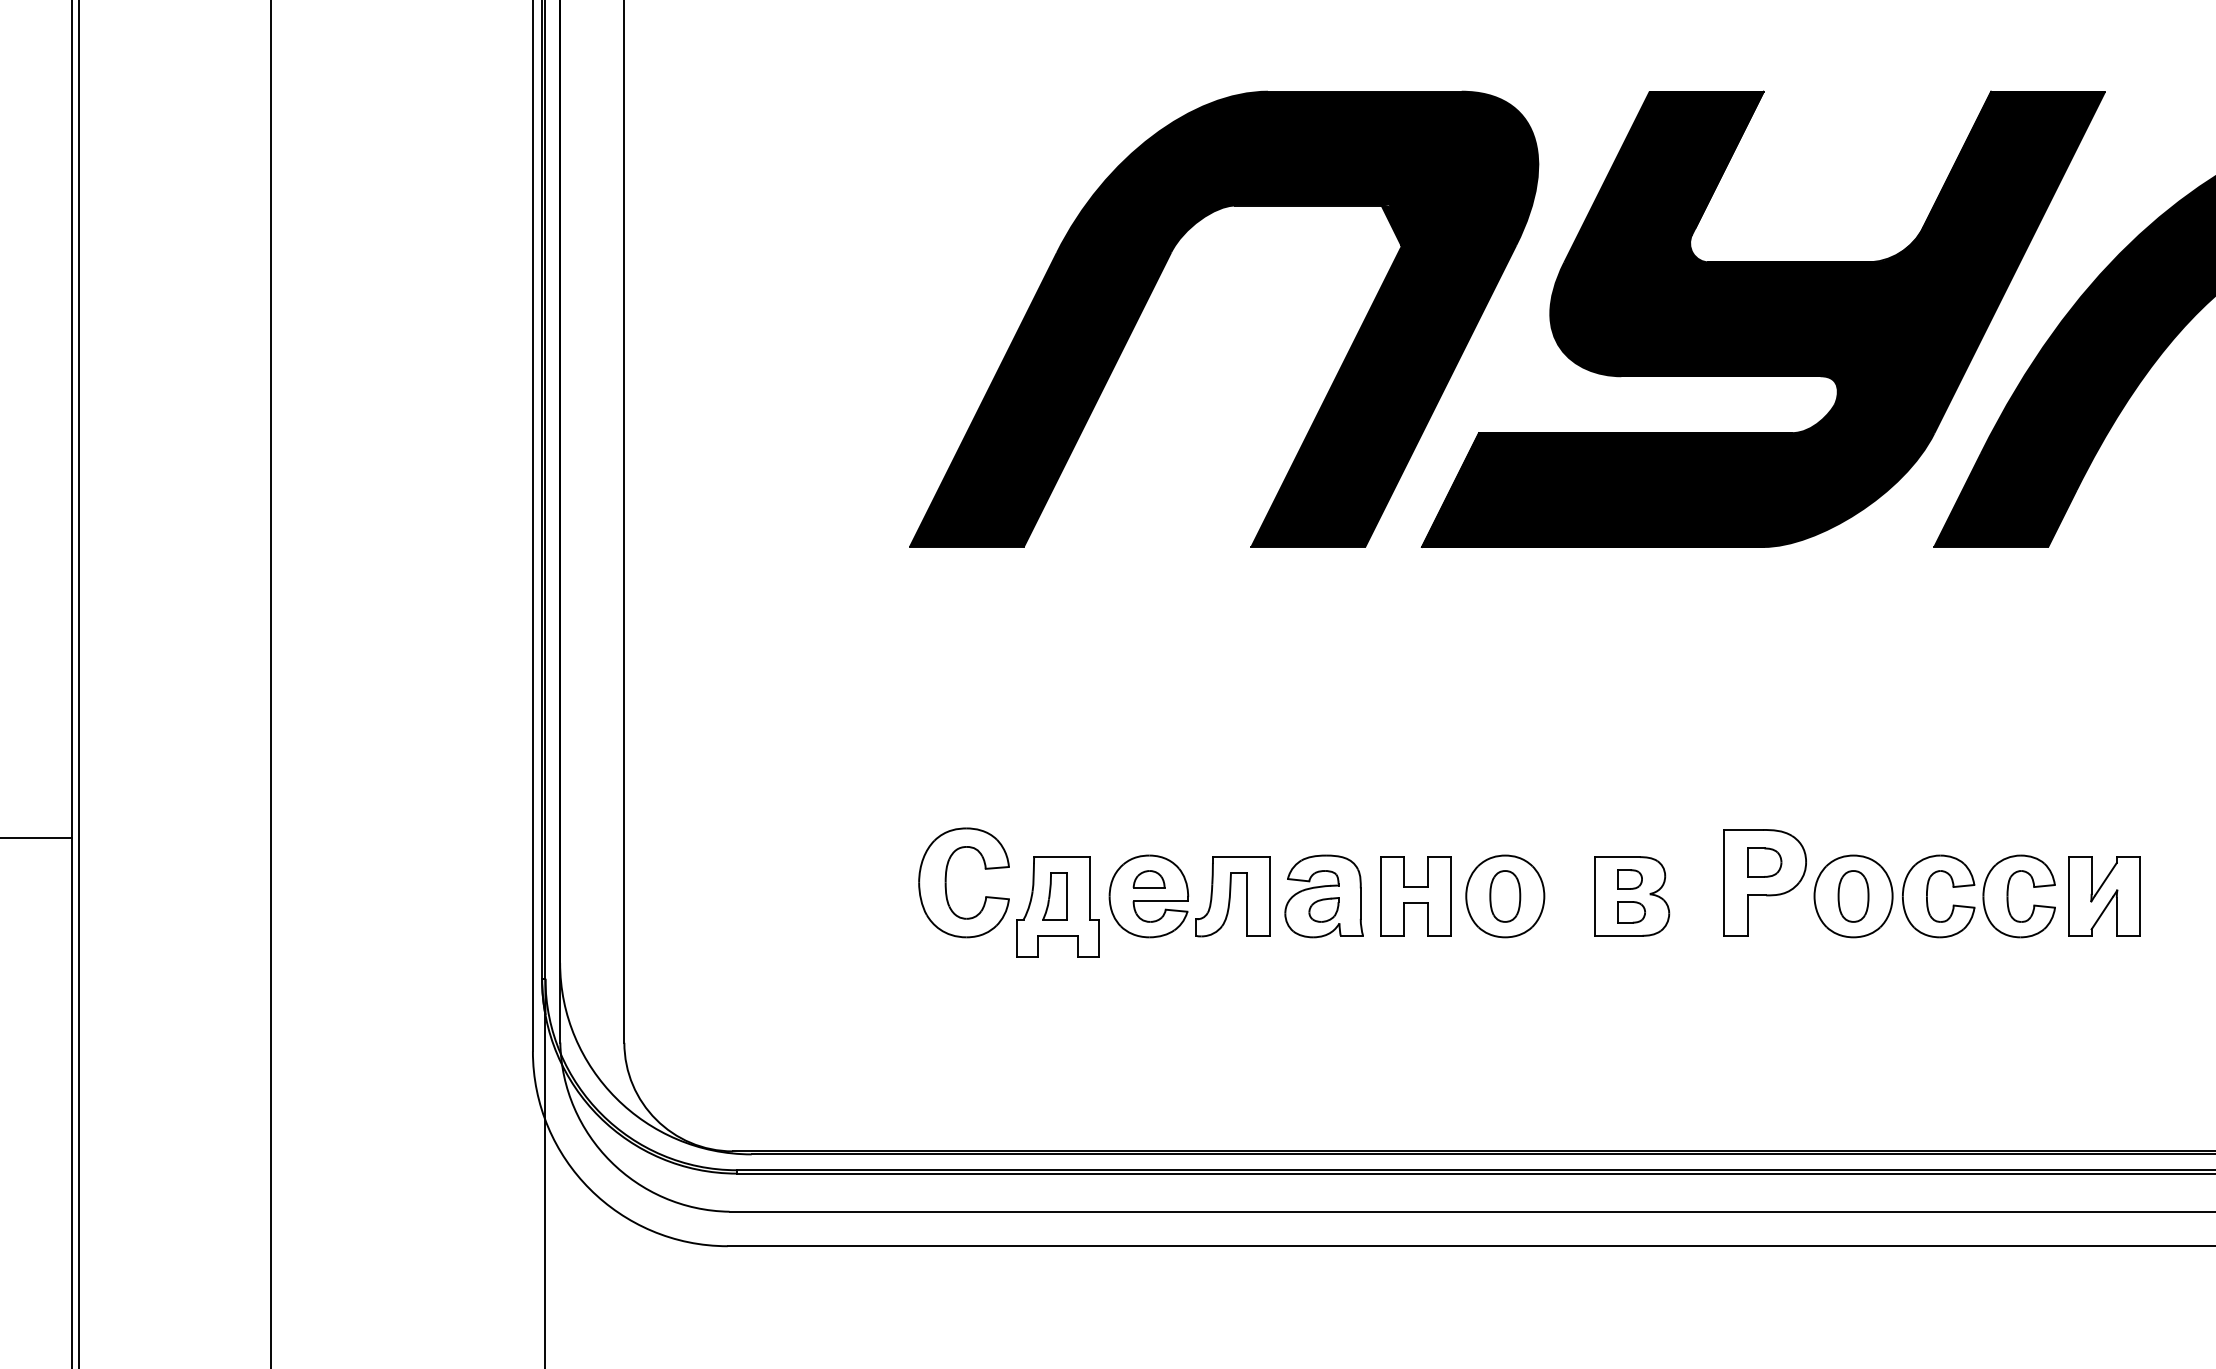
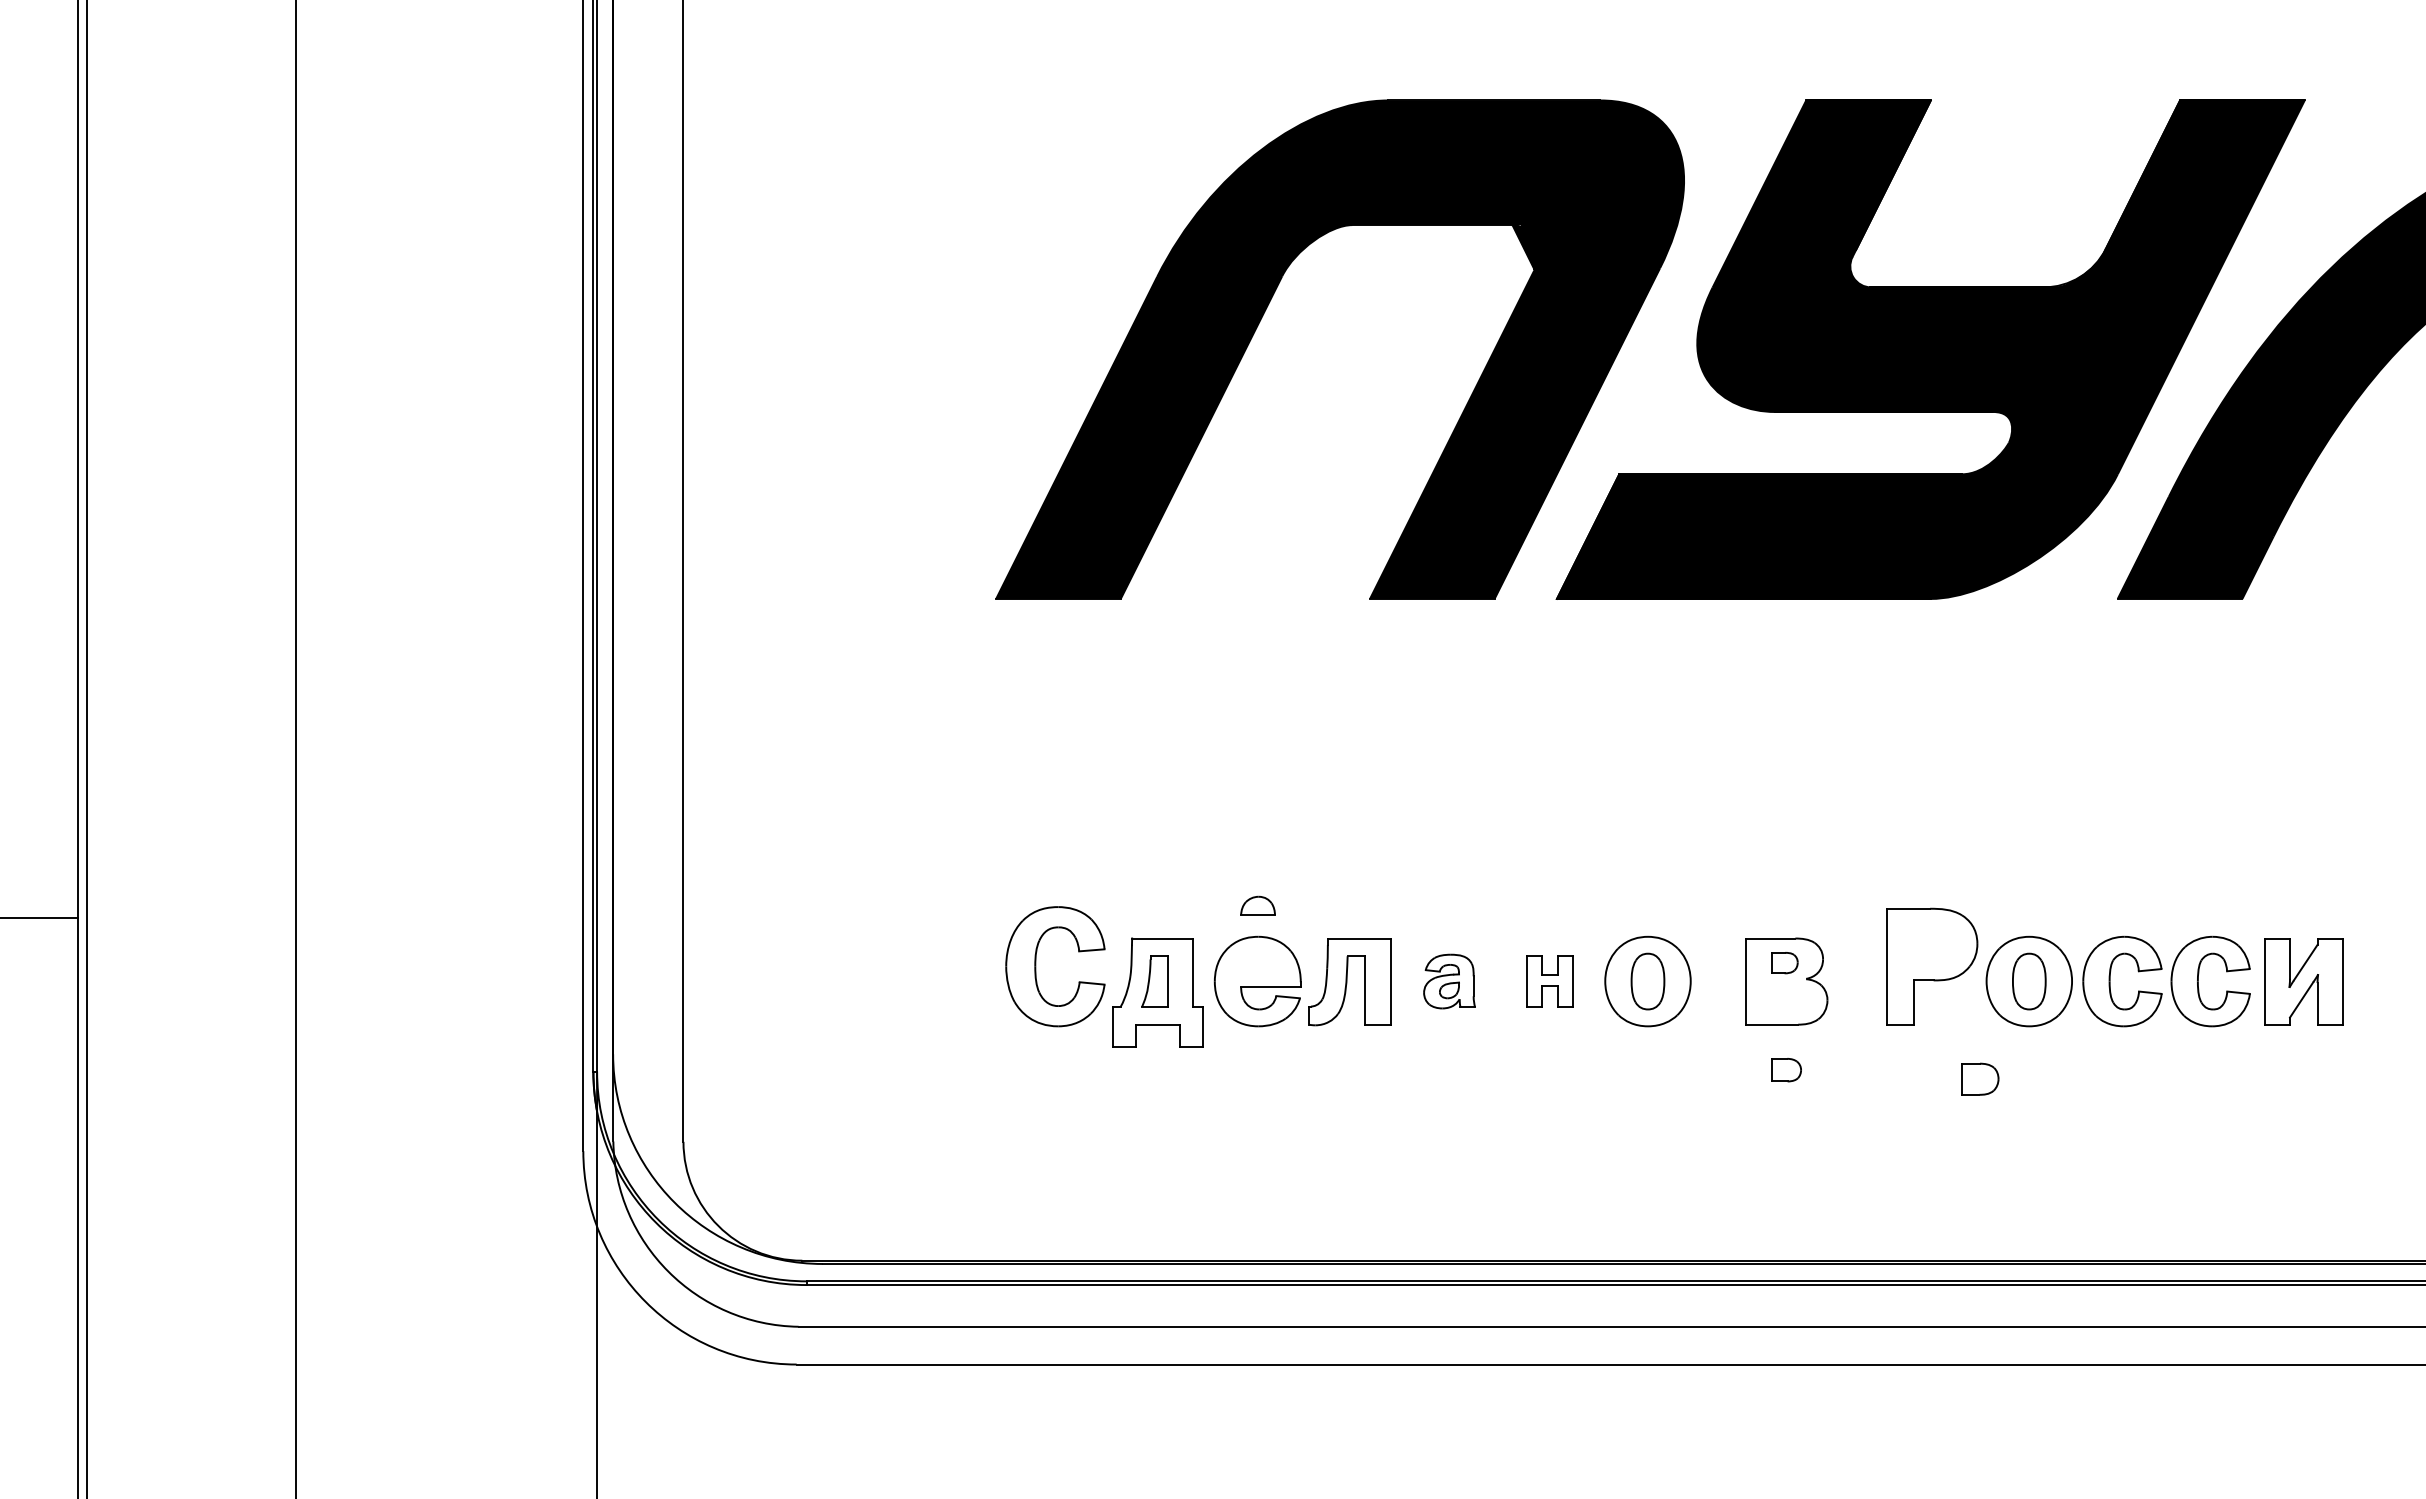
part: (1764, 862) -> (1979, 1079), moved
part: (1148, 879) -> (1257, 906), moved
part: (1323, 896) -> (1448, 981), size x0.6
part: (1415, 896) -> (1549, 981), size x0.6
part: (1631, 912) -> (1786, 1070), moved

